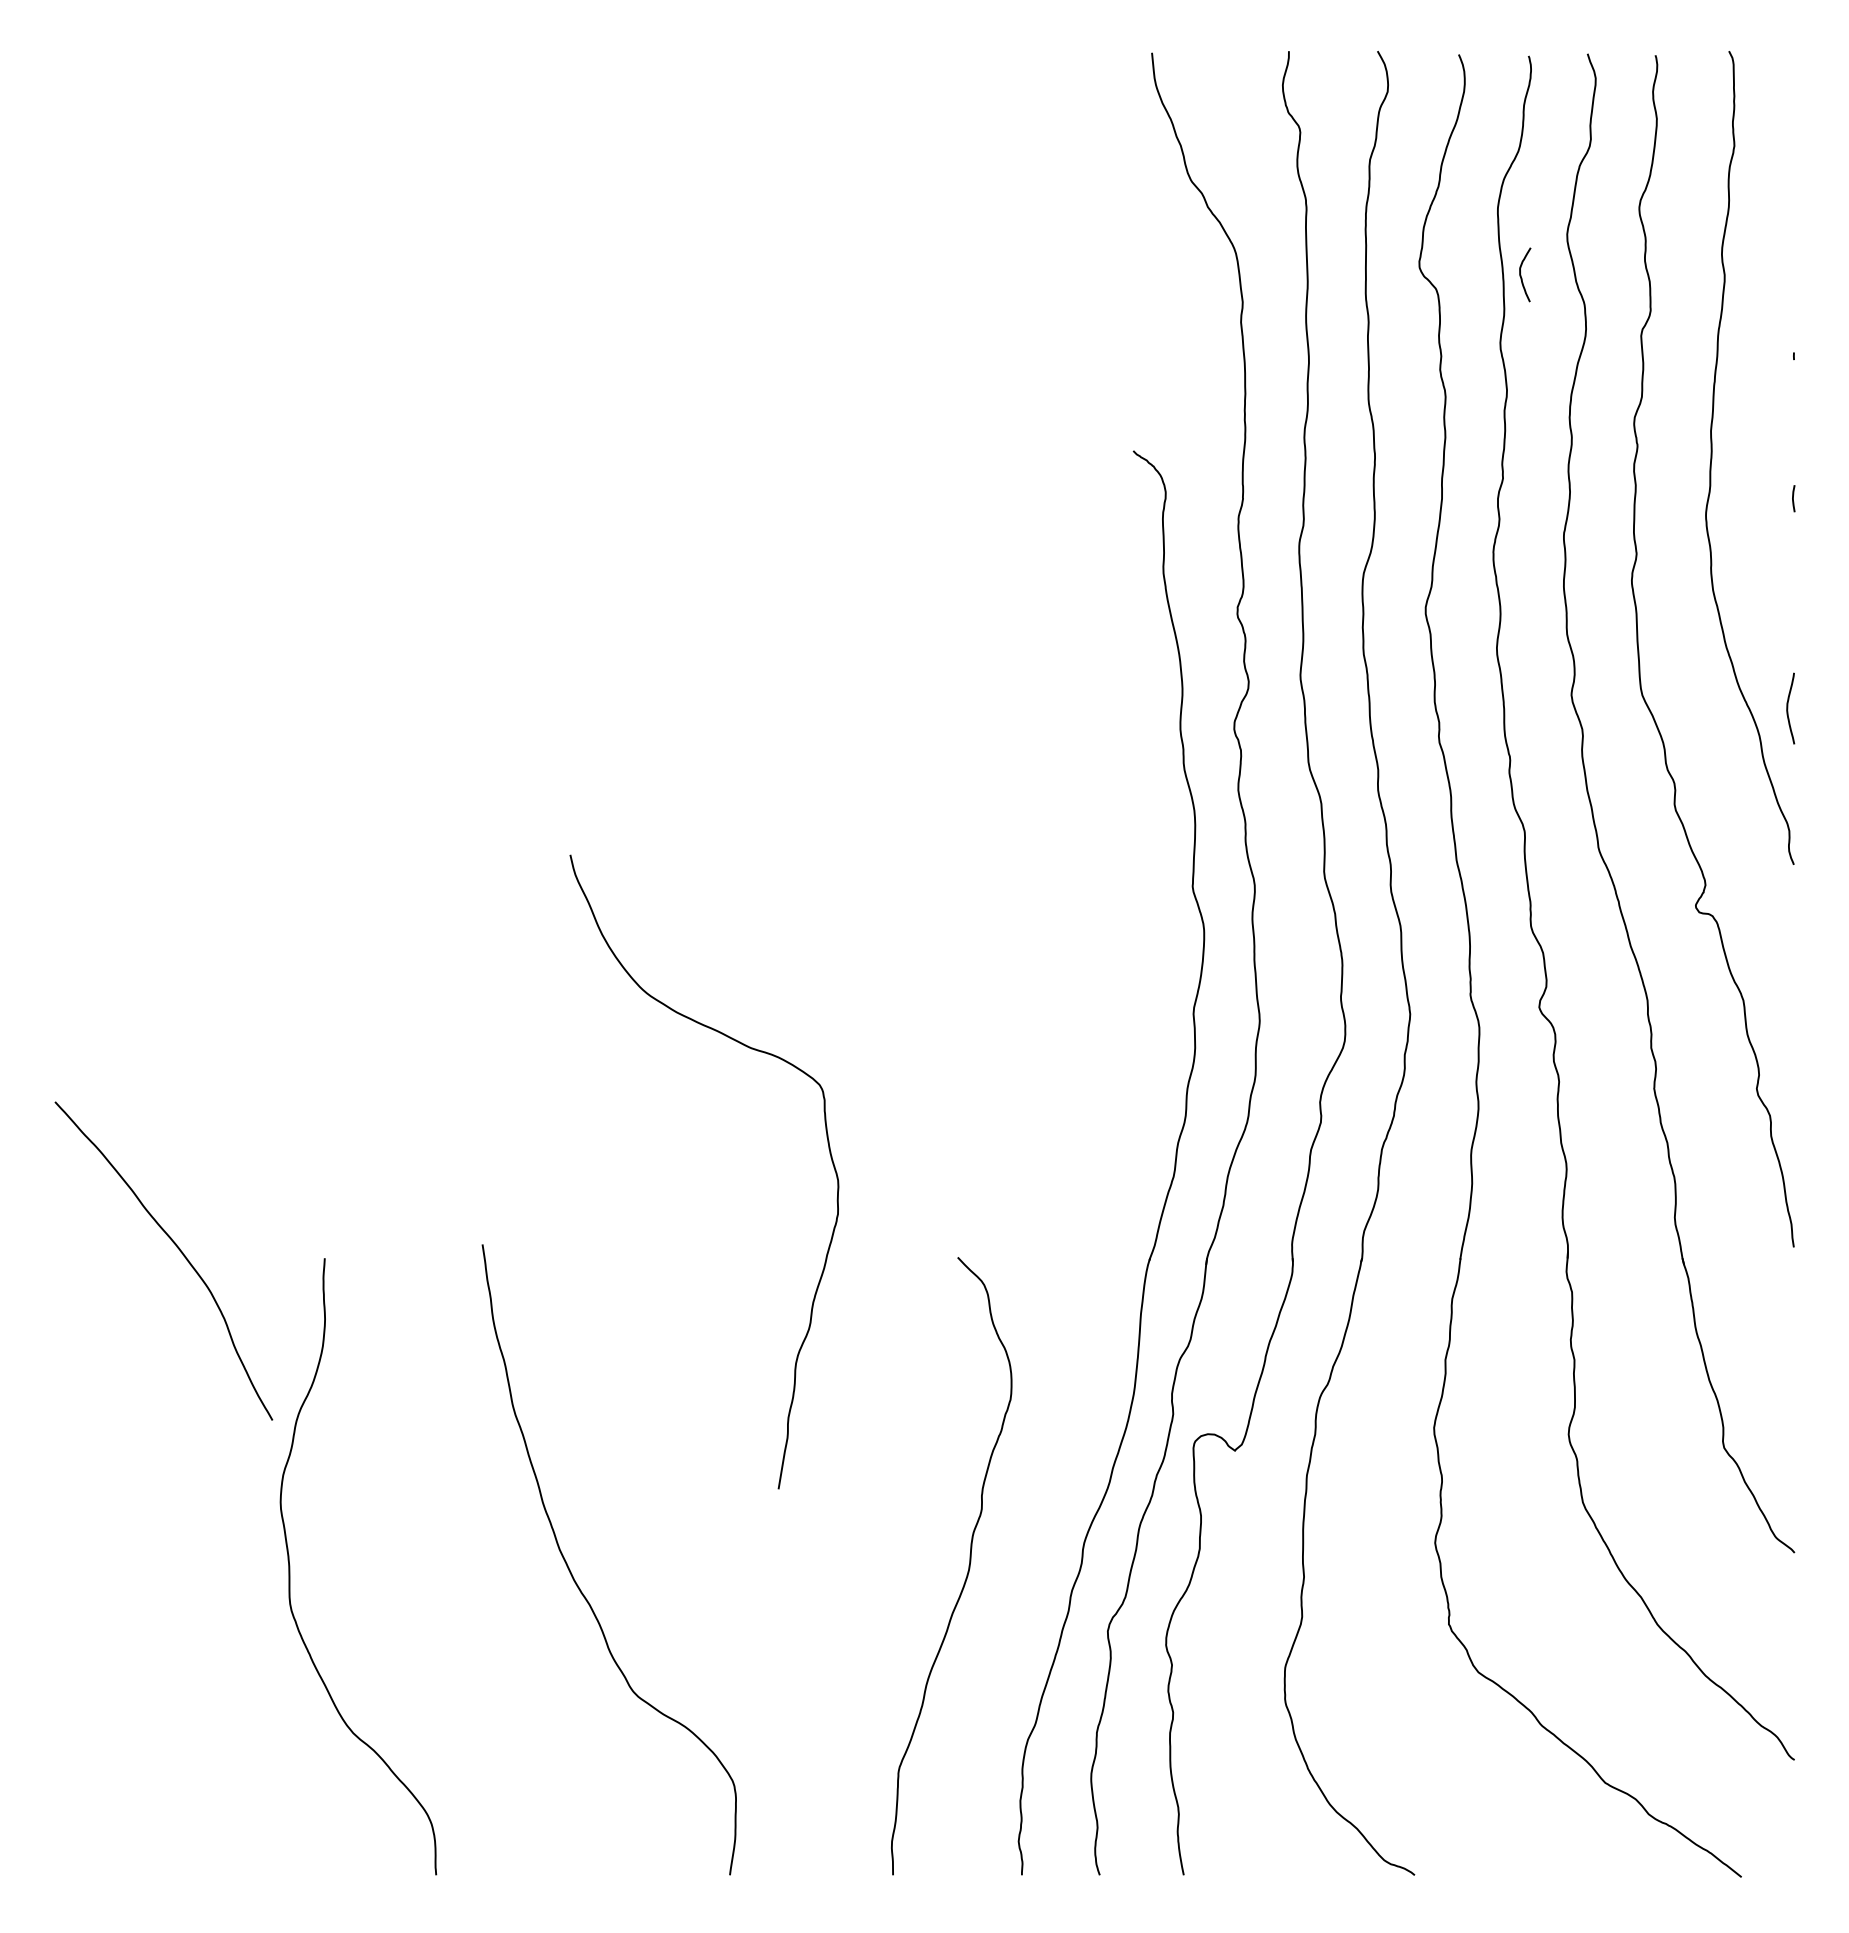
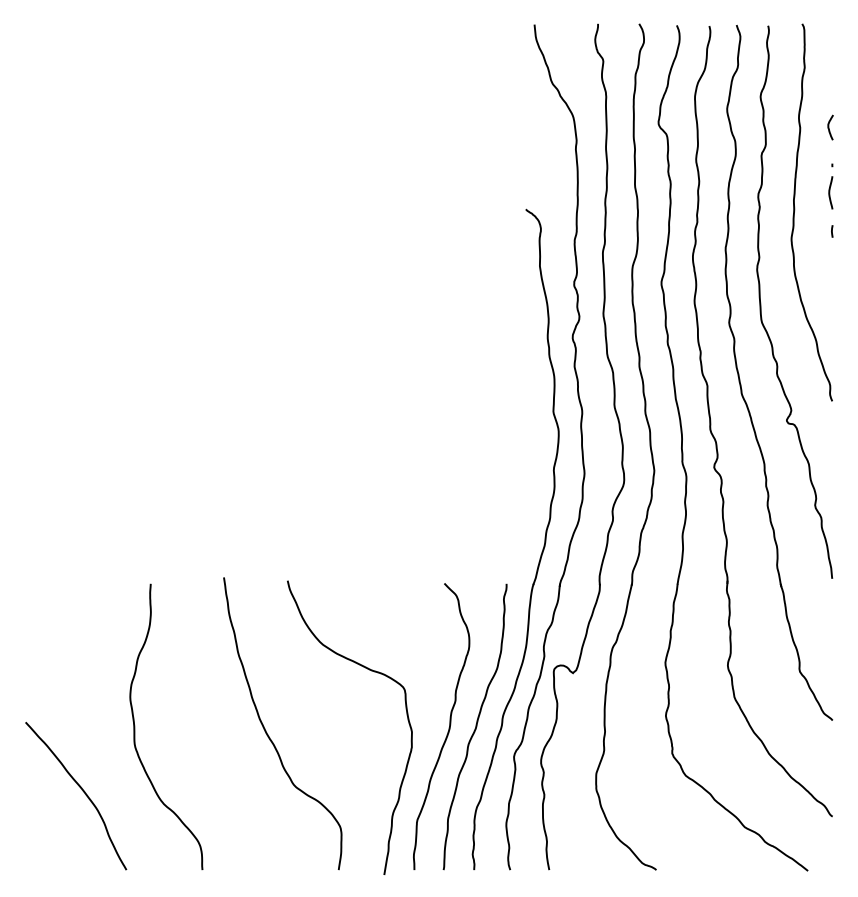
curve: (1522, 274) -> (829, 127), moved
curve: (1789, 707) -> (830, 192), moved
curve: (826, 1145) -> (406, 715), moved
curve: (177, 1251) -> (82, 791), moved
curve: (1024, 1565) -> (475, 726), added

